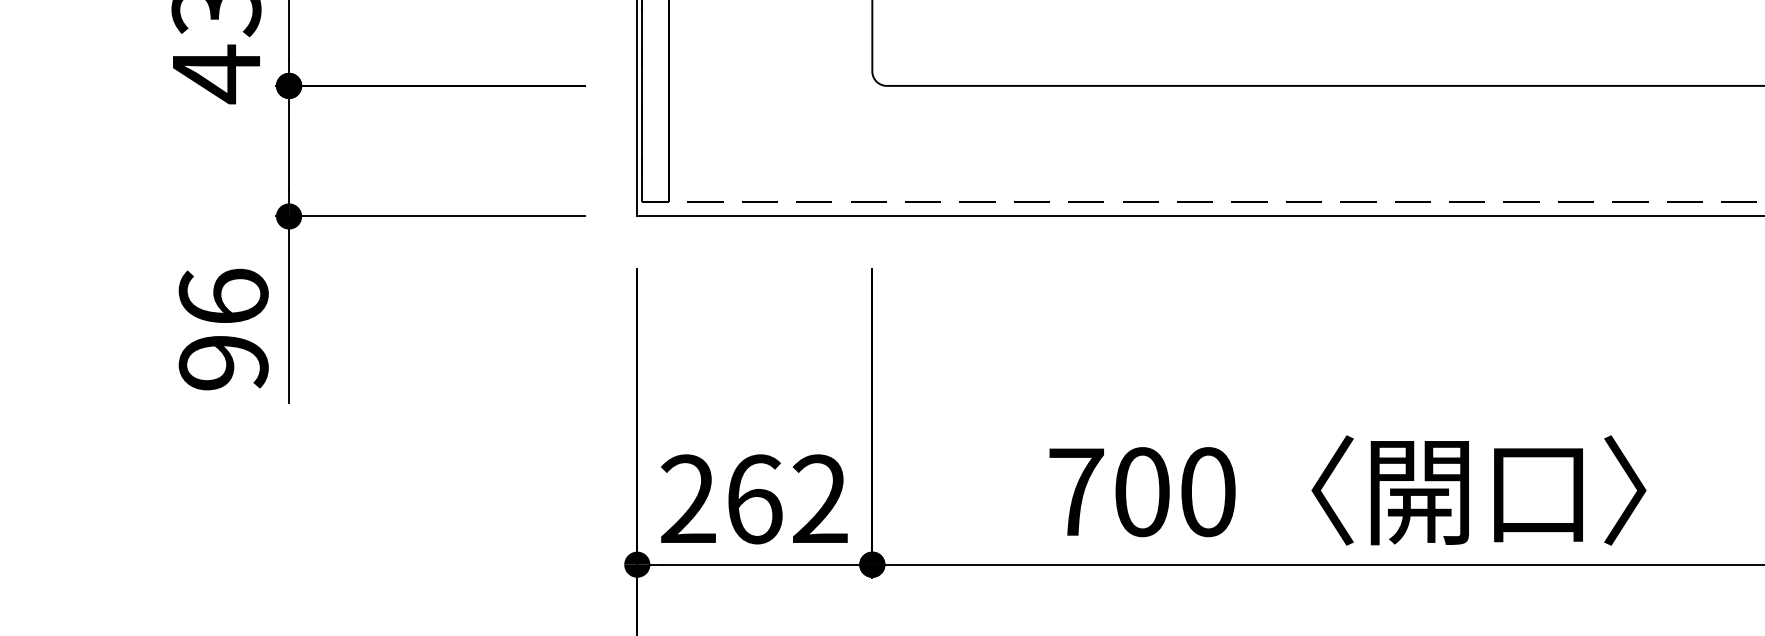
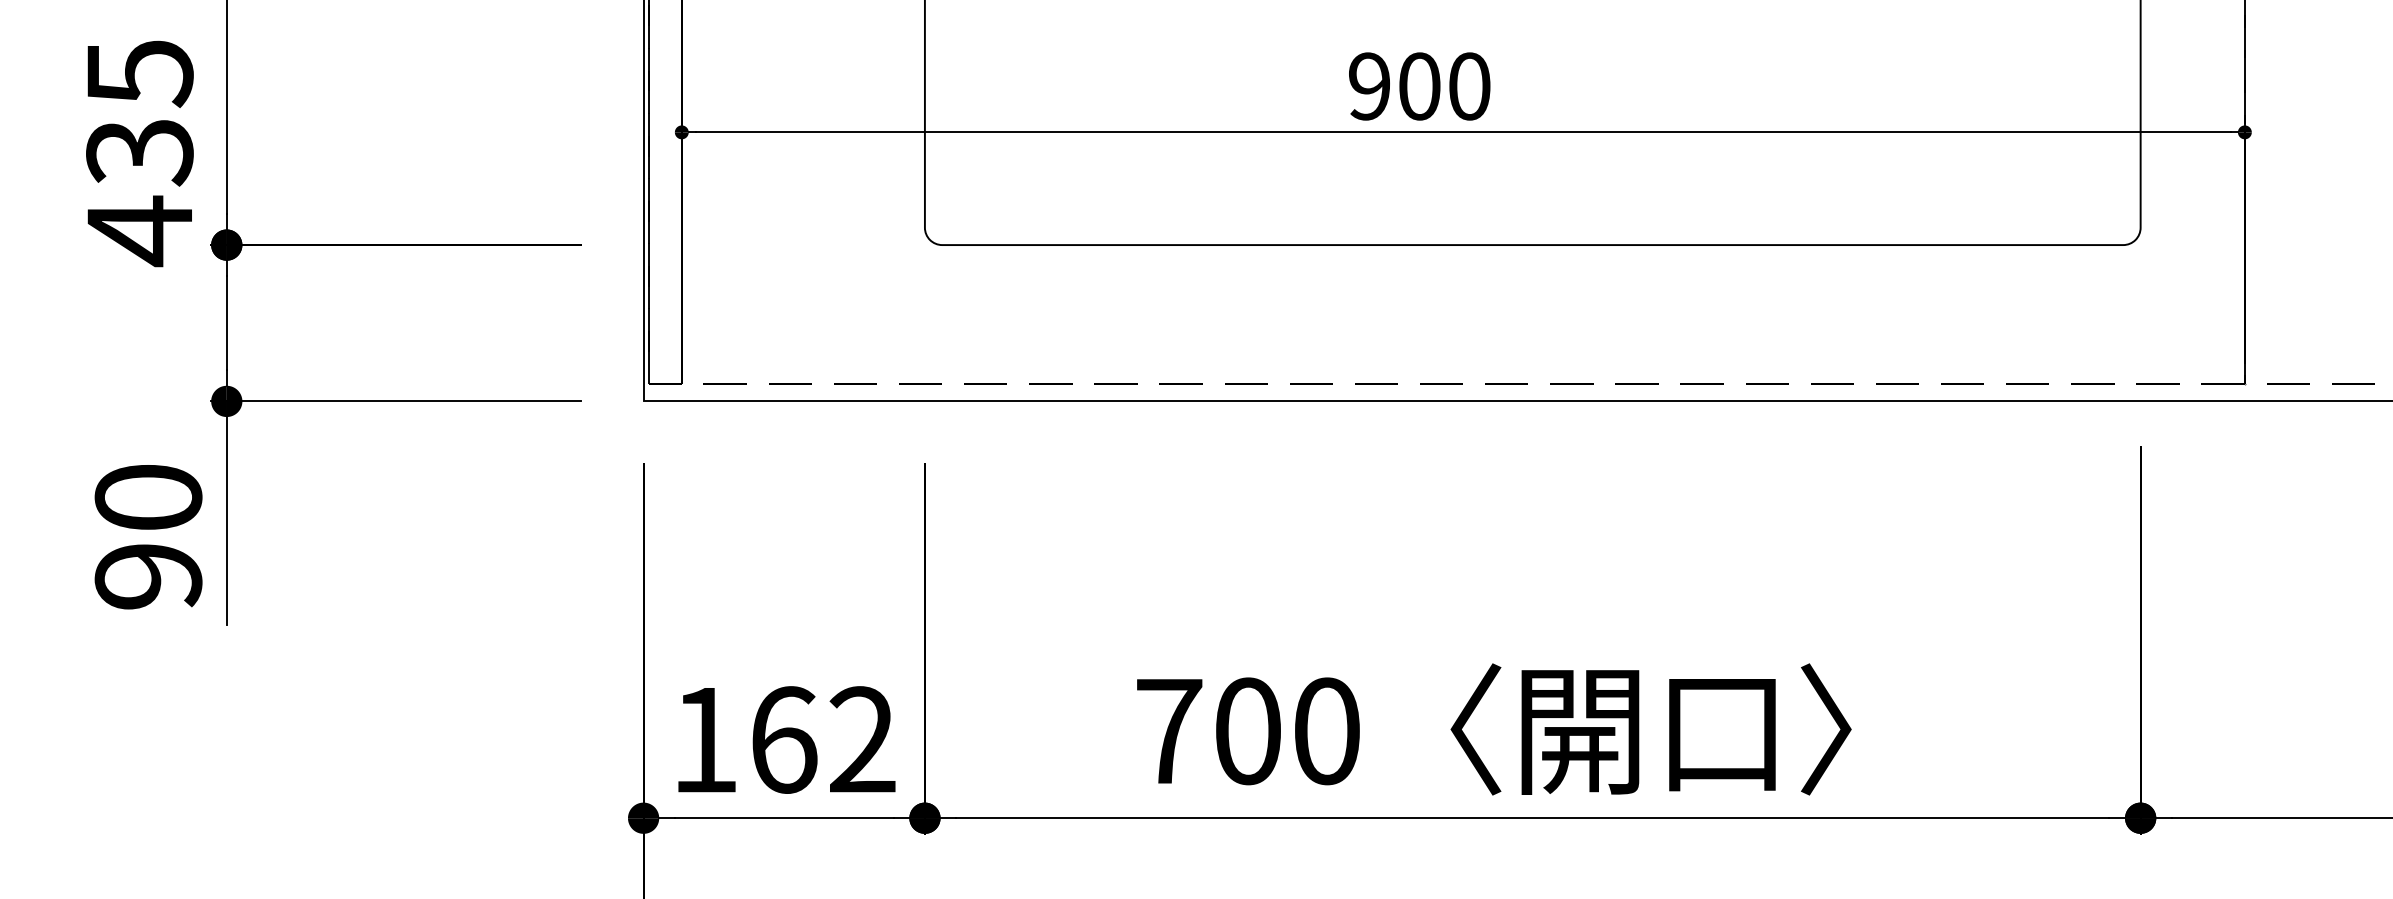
text: (223, 295) -> (148, 496), 96 -> 90
text: (688, 498) -> (704, 739), 262 -> 162

